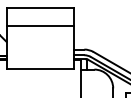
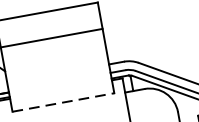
line: (40, 68) -> (63, 102), solid -> dashed

